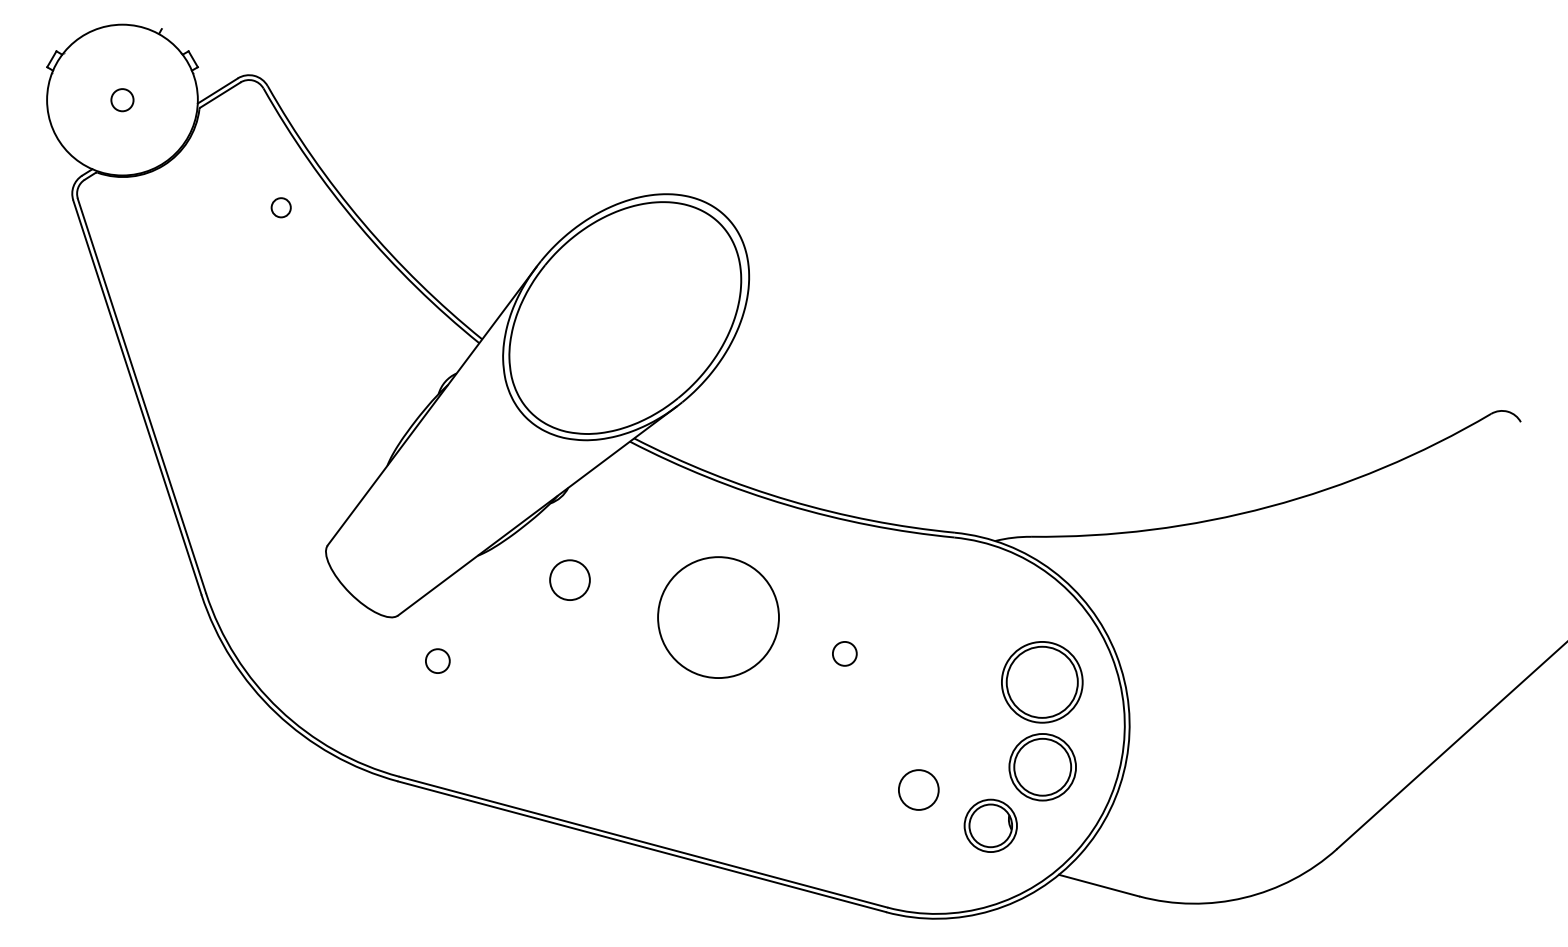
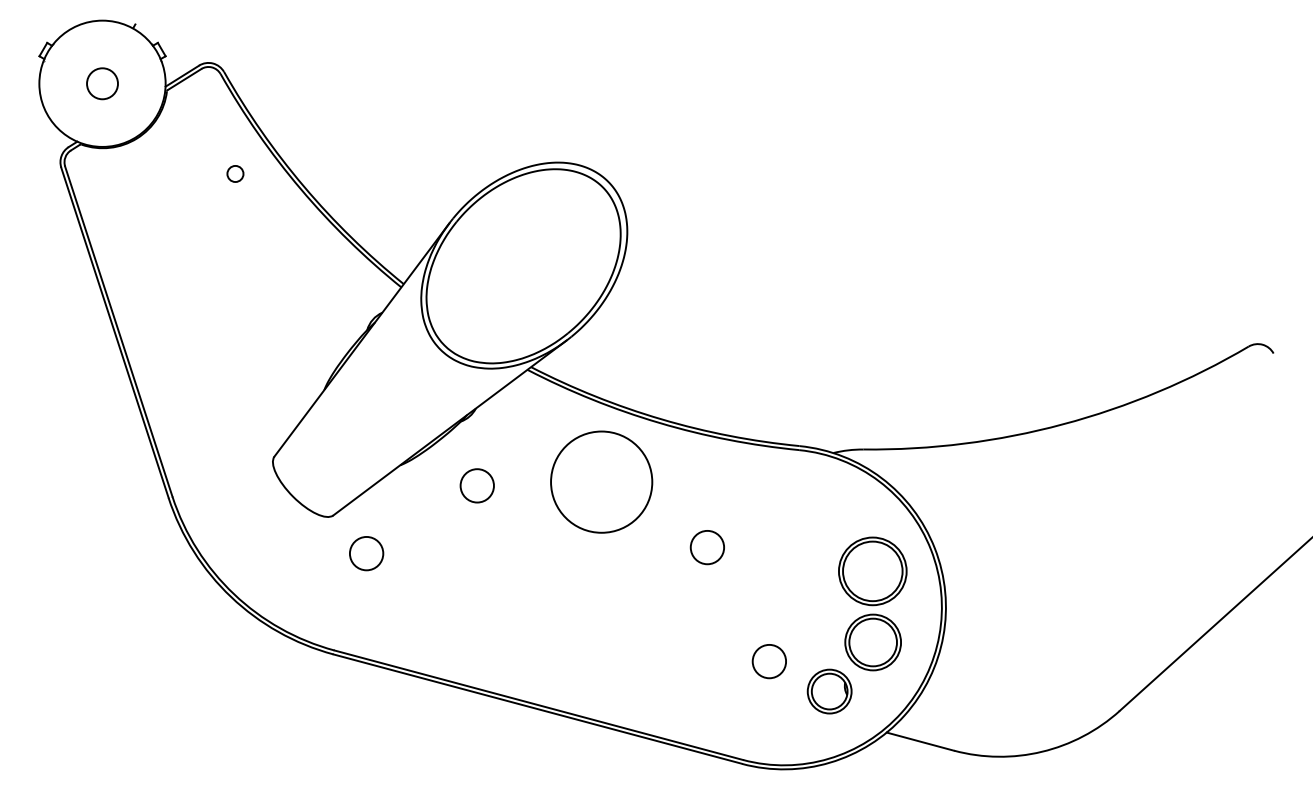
circle: (122, 99) -> (102, 83), size x1.67
circle: (718, 616) -> (601, 481), moved
circle: (844, 653) -> (707, 547), size x1.67
circle: (437, 660) -> (366, 553), size x1.67

